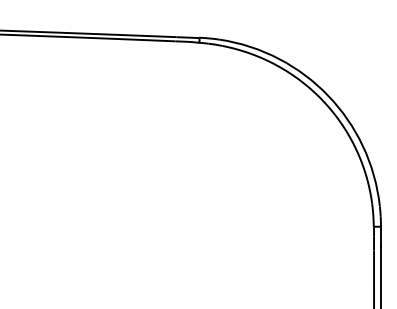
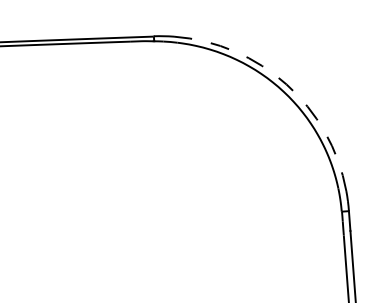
arc: (328, 95) -> (286, 84), solid -> dashed

